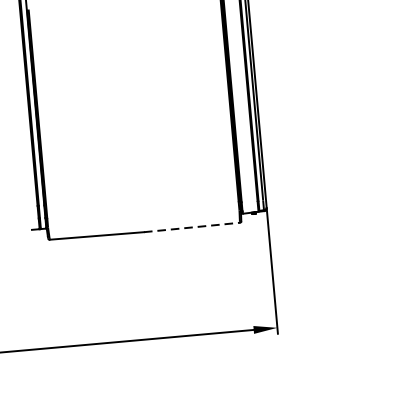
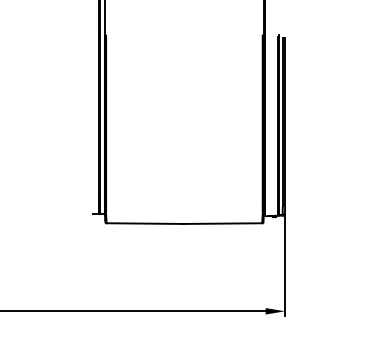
line: (192, 227) -> (223, 223), dashed -> solid

